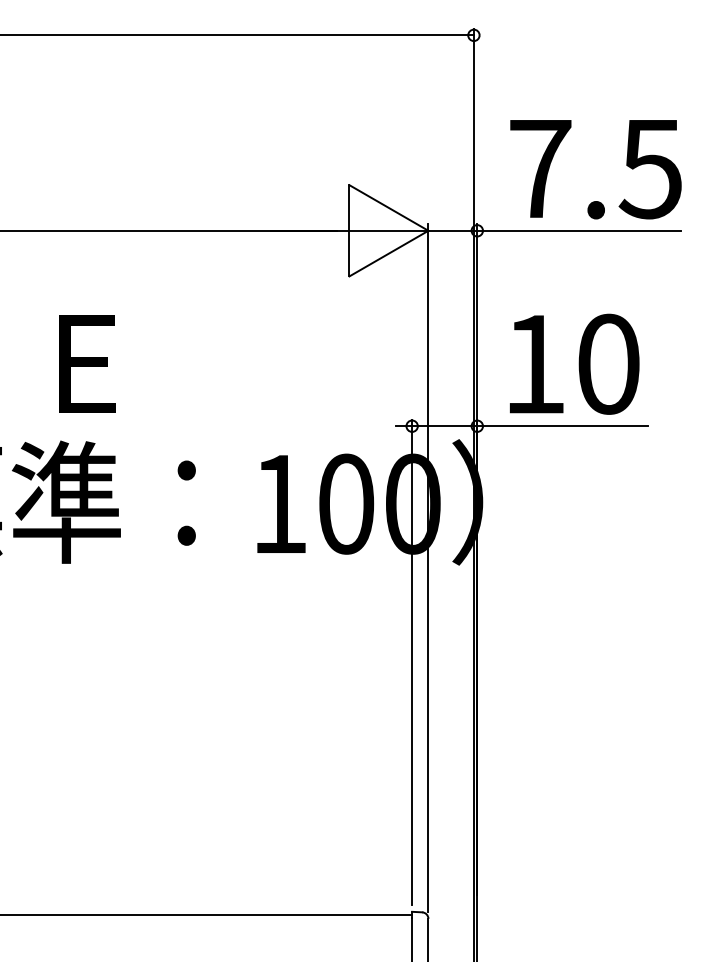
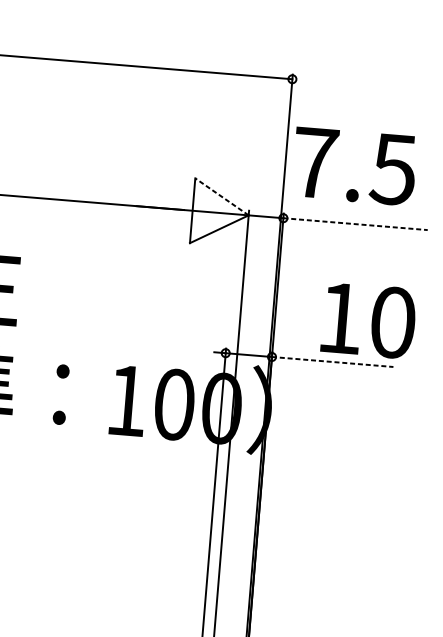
text: (595, 169) -> (354, 166), moved
line: (388, 208) -> (221, 197), solid -> dashed
line: (578, 230) -> (355, 223), solid -> dashed
text: (574, 363) -> (368, 320), moved
line: (562, 426) -> (332, 362), solid -> dashed

